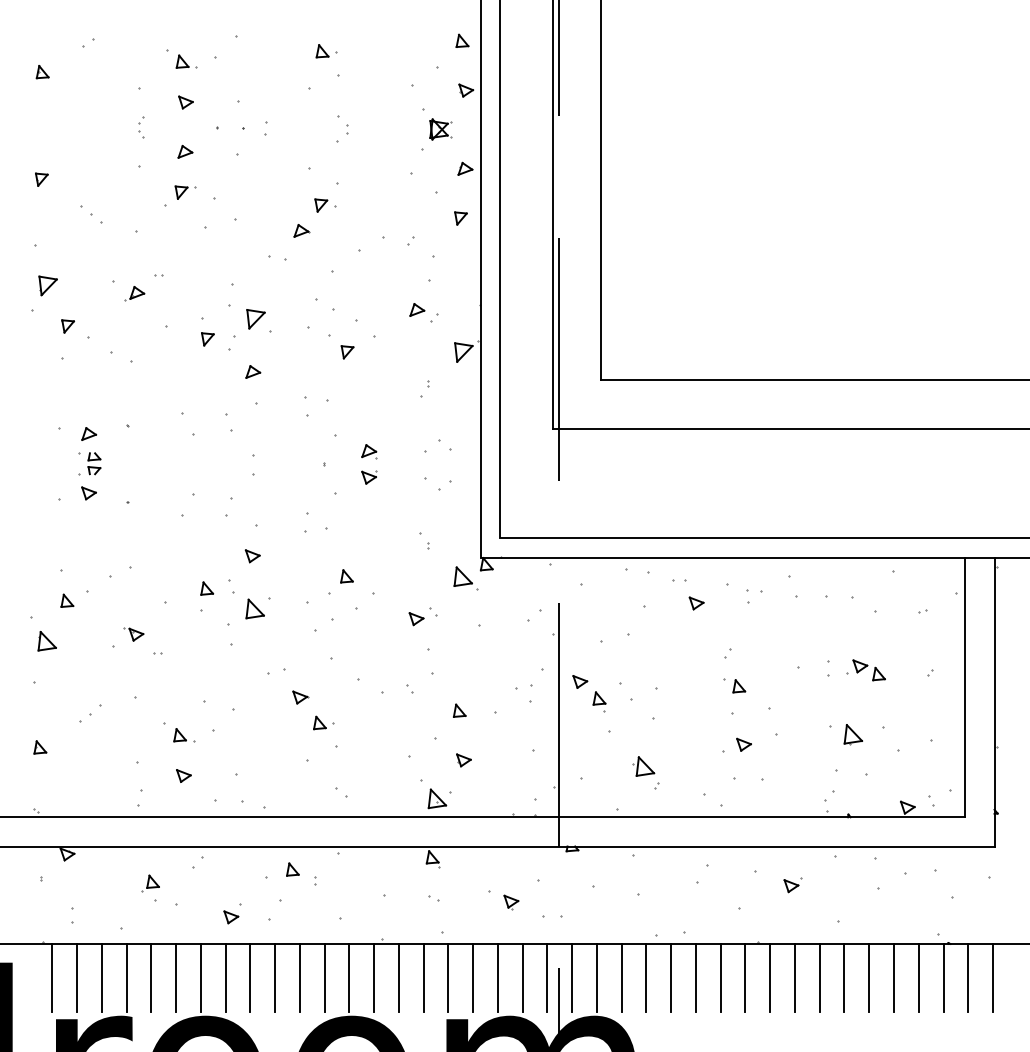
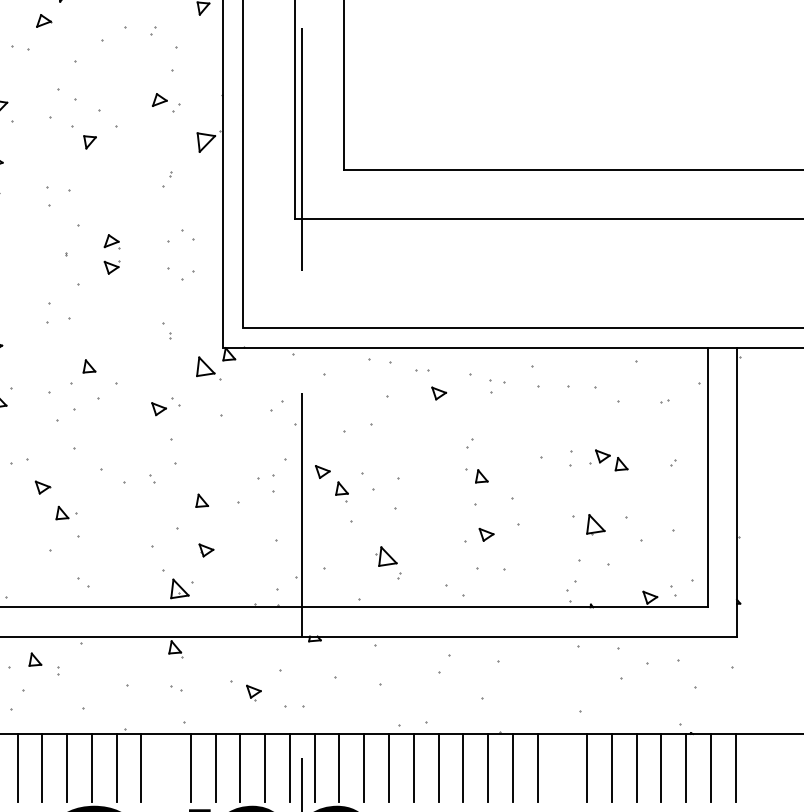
part: (792, 885) -> (535, 675), removed
line: (423, 977) -> (166, 767), removed
line: (819, 977) -> (562, 767), removed

